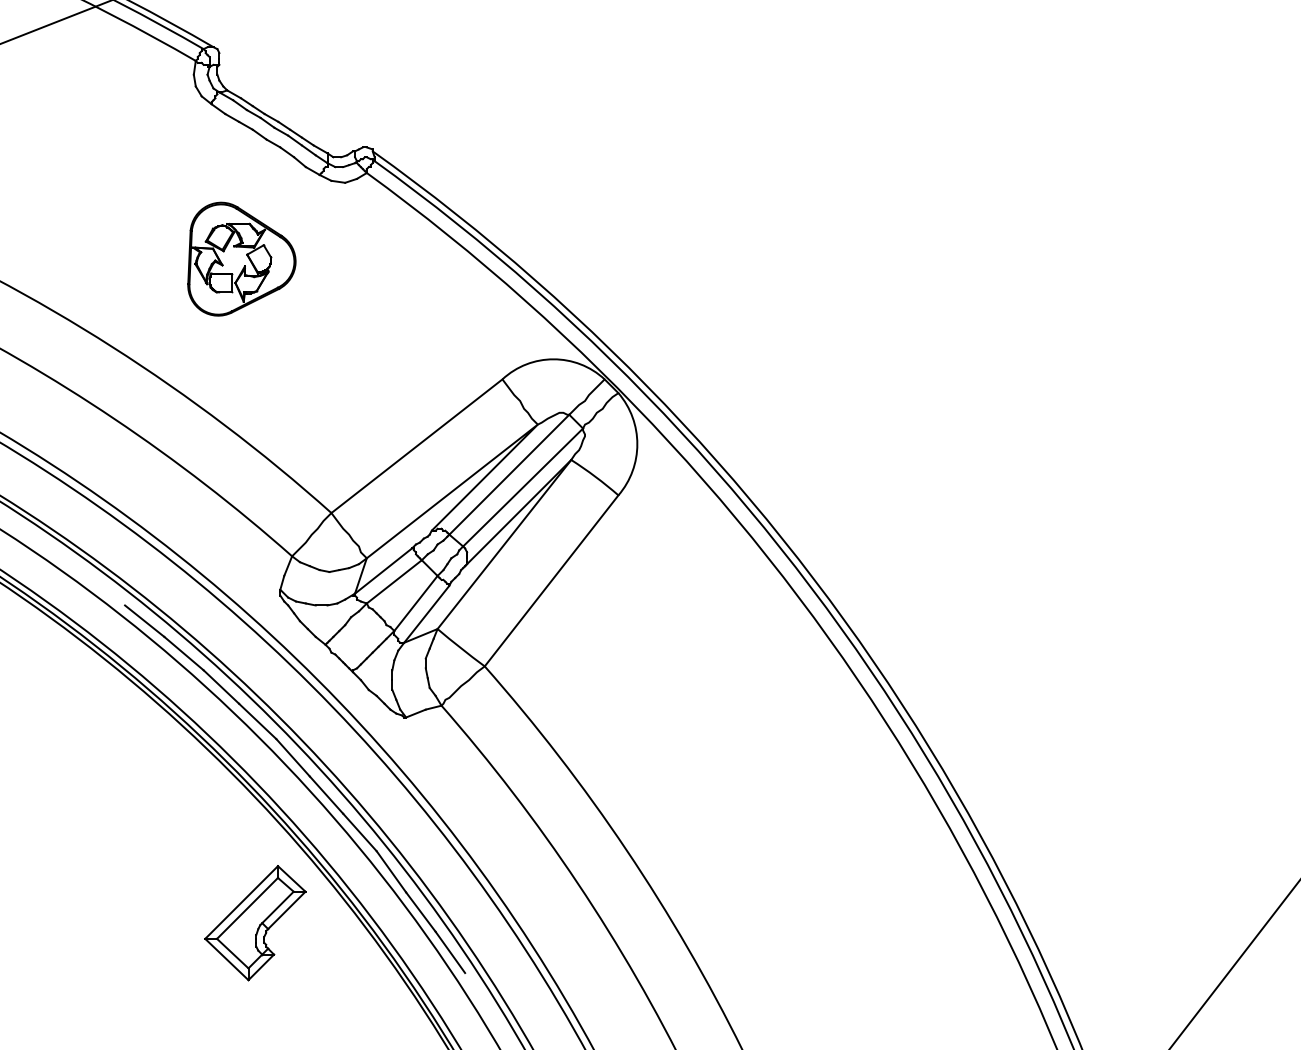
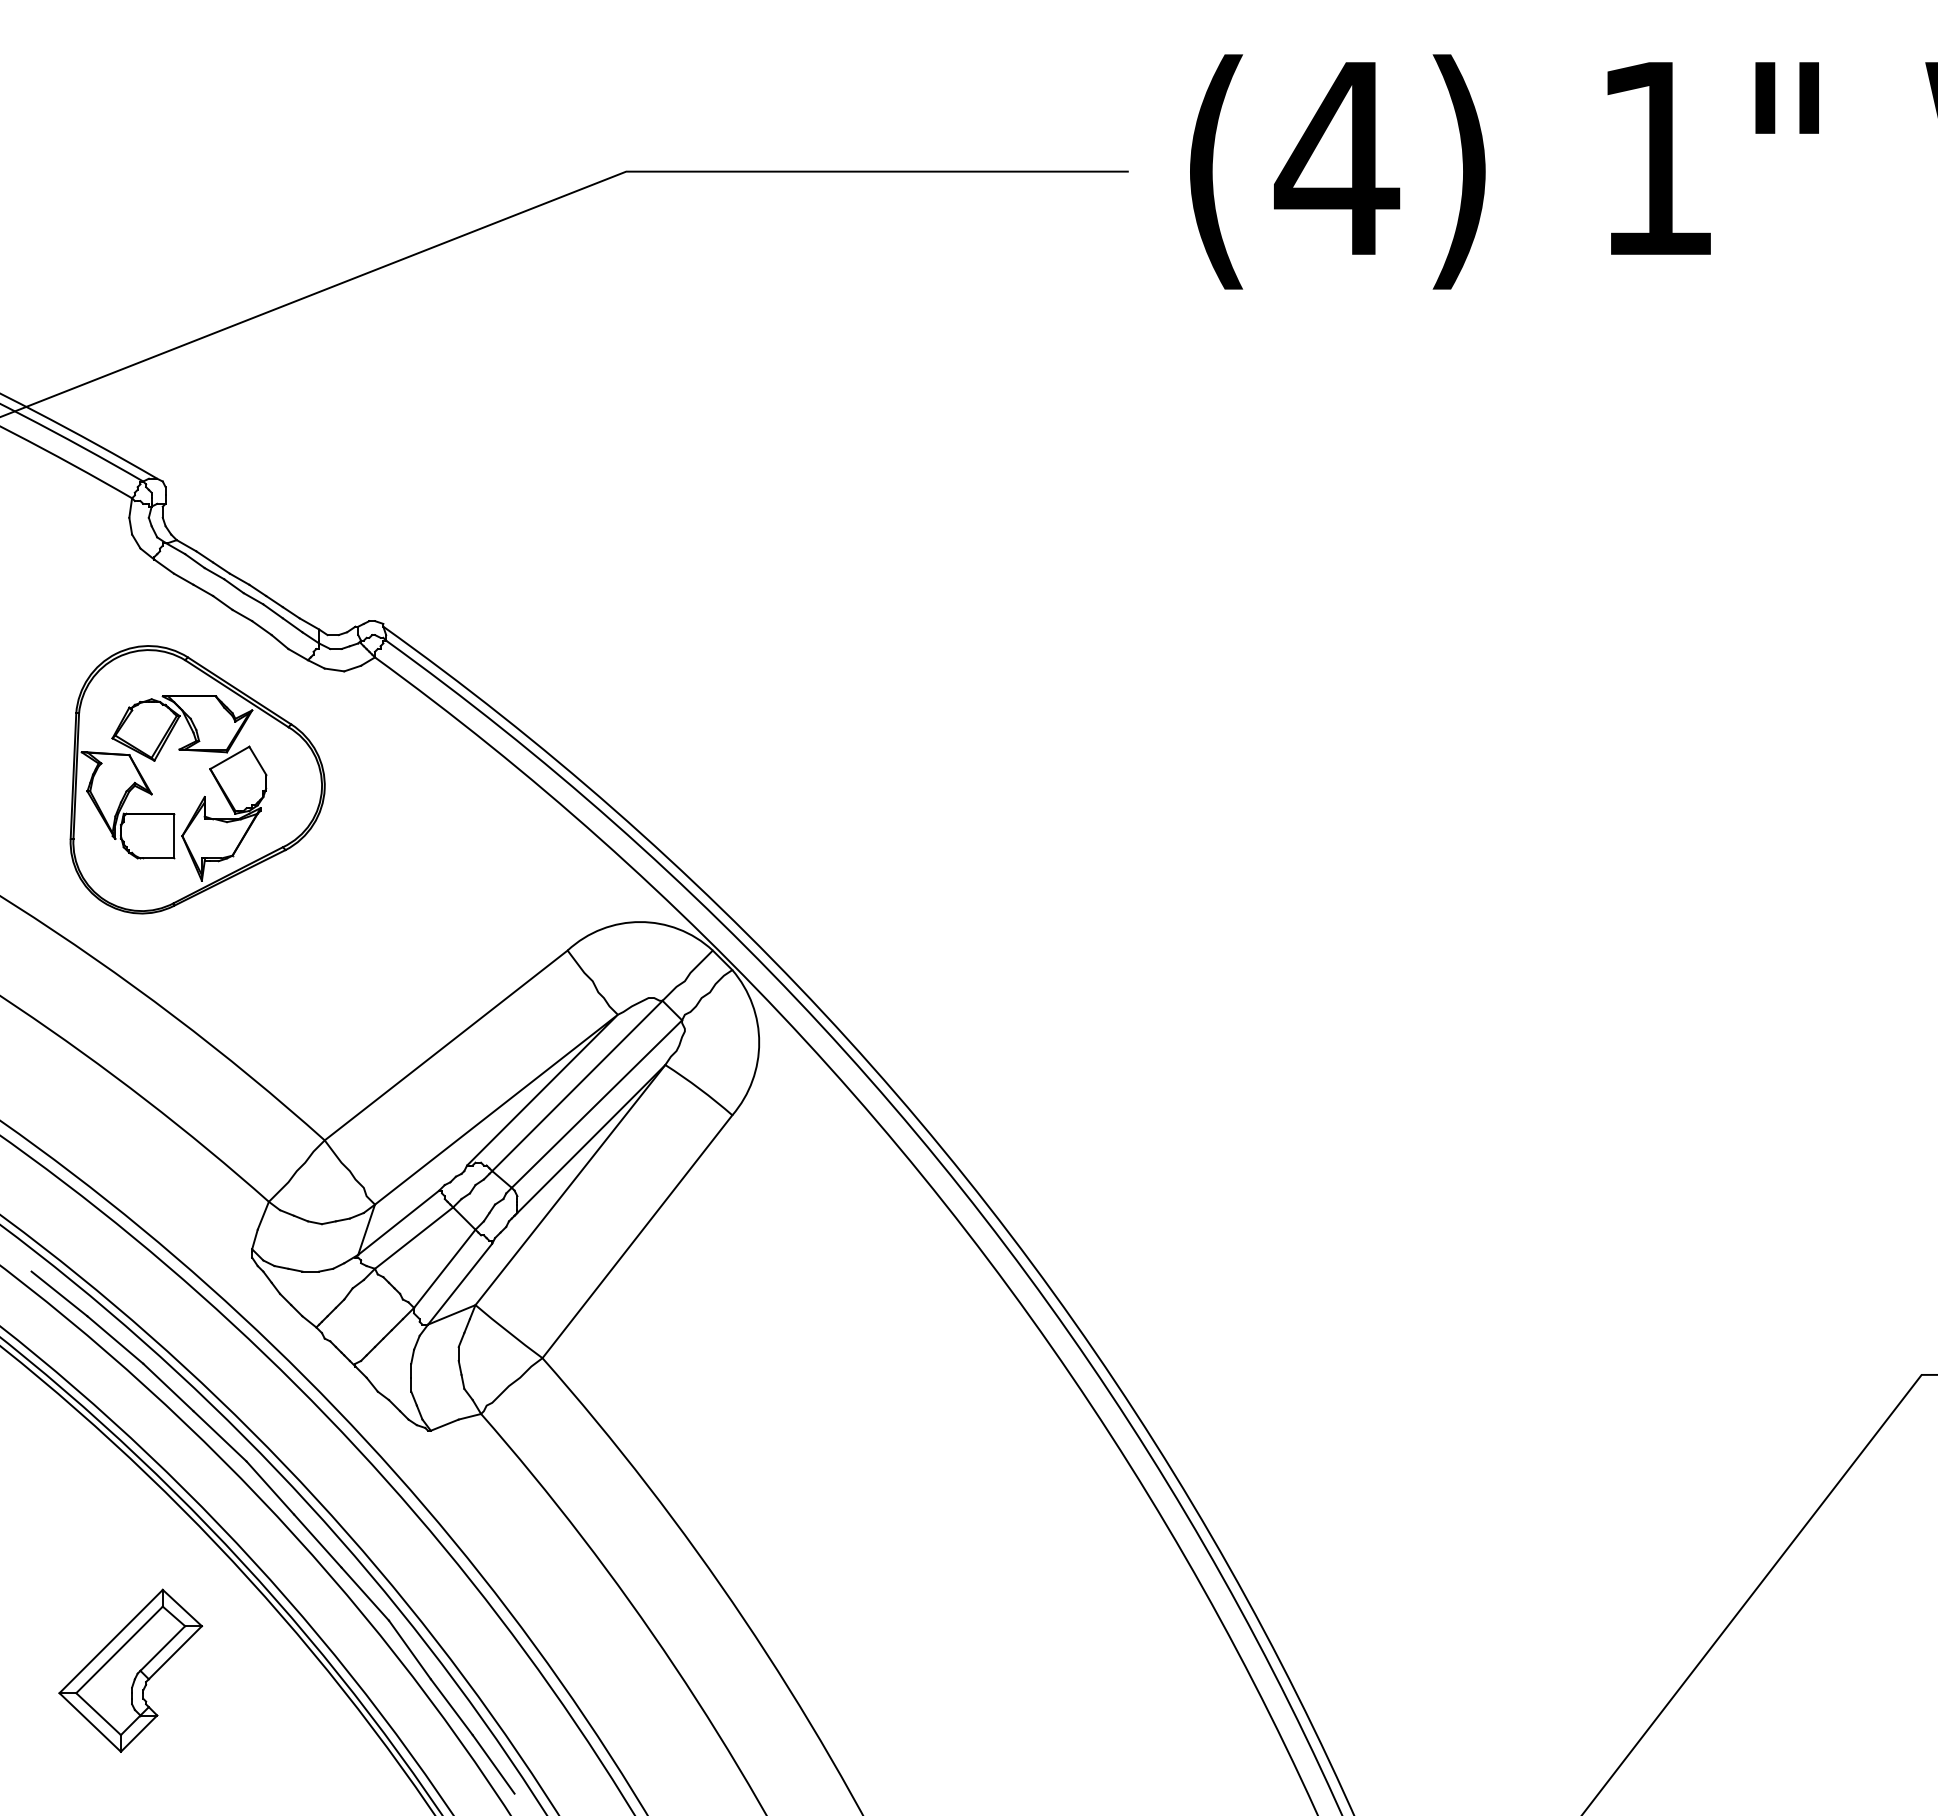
part: (241, 258) -> (197, 779), size x1.67
part: (255, 922) -> (130, 1670), moved

